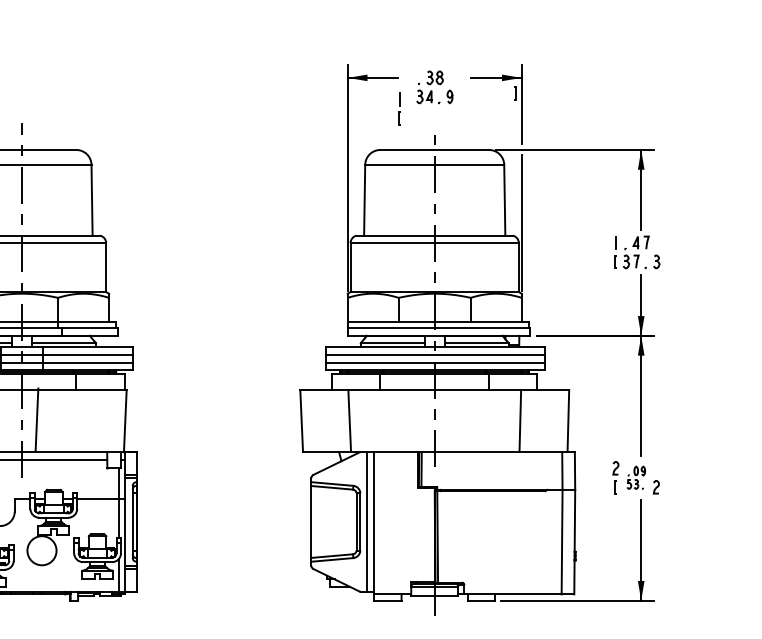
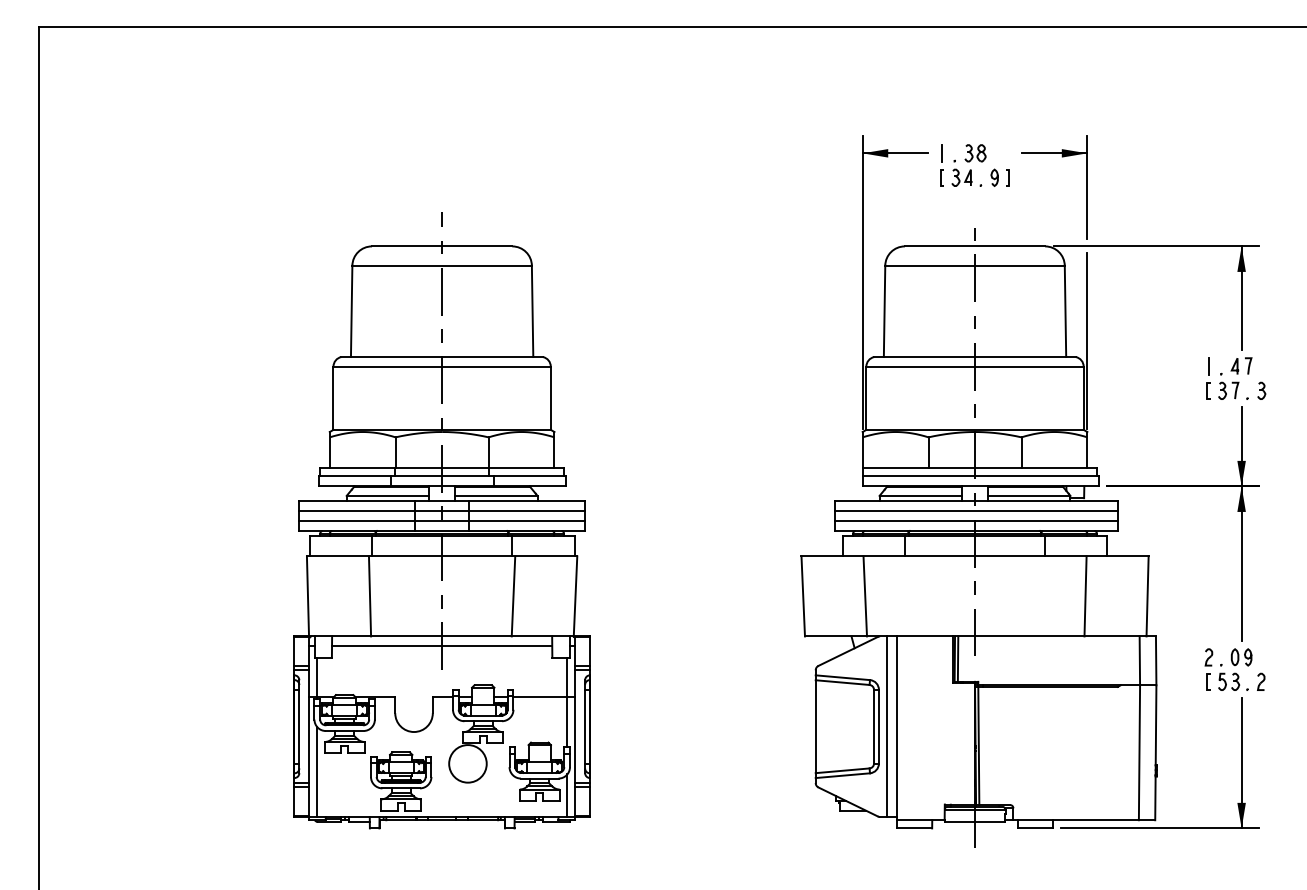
line: (515, 93) -> (1008, 177), moved
part: (399, 108) -> (941, 165), moved
line: (36, 419) -> (513, 596), moved
part: (636, 477) -> (1235, 669), size x1.43

